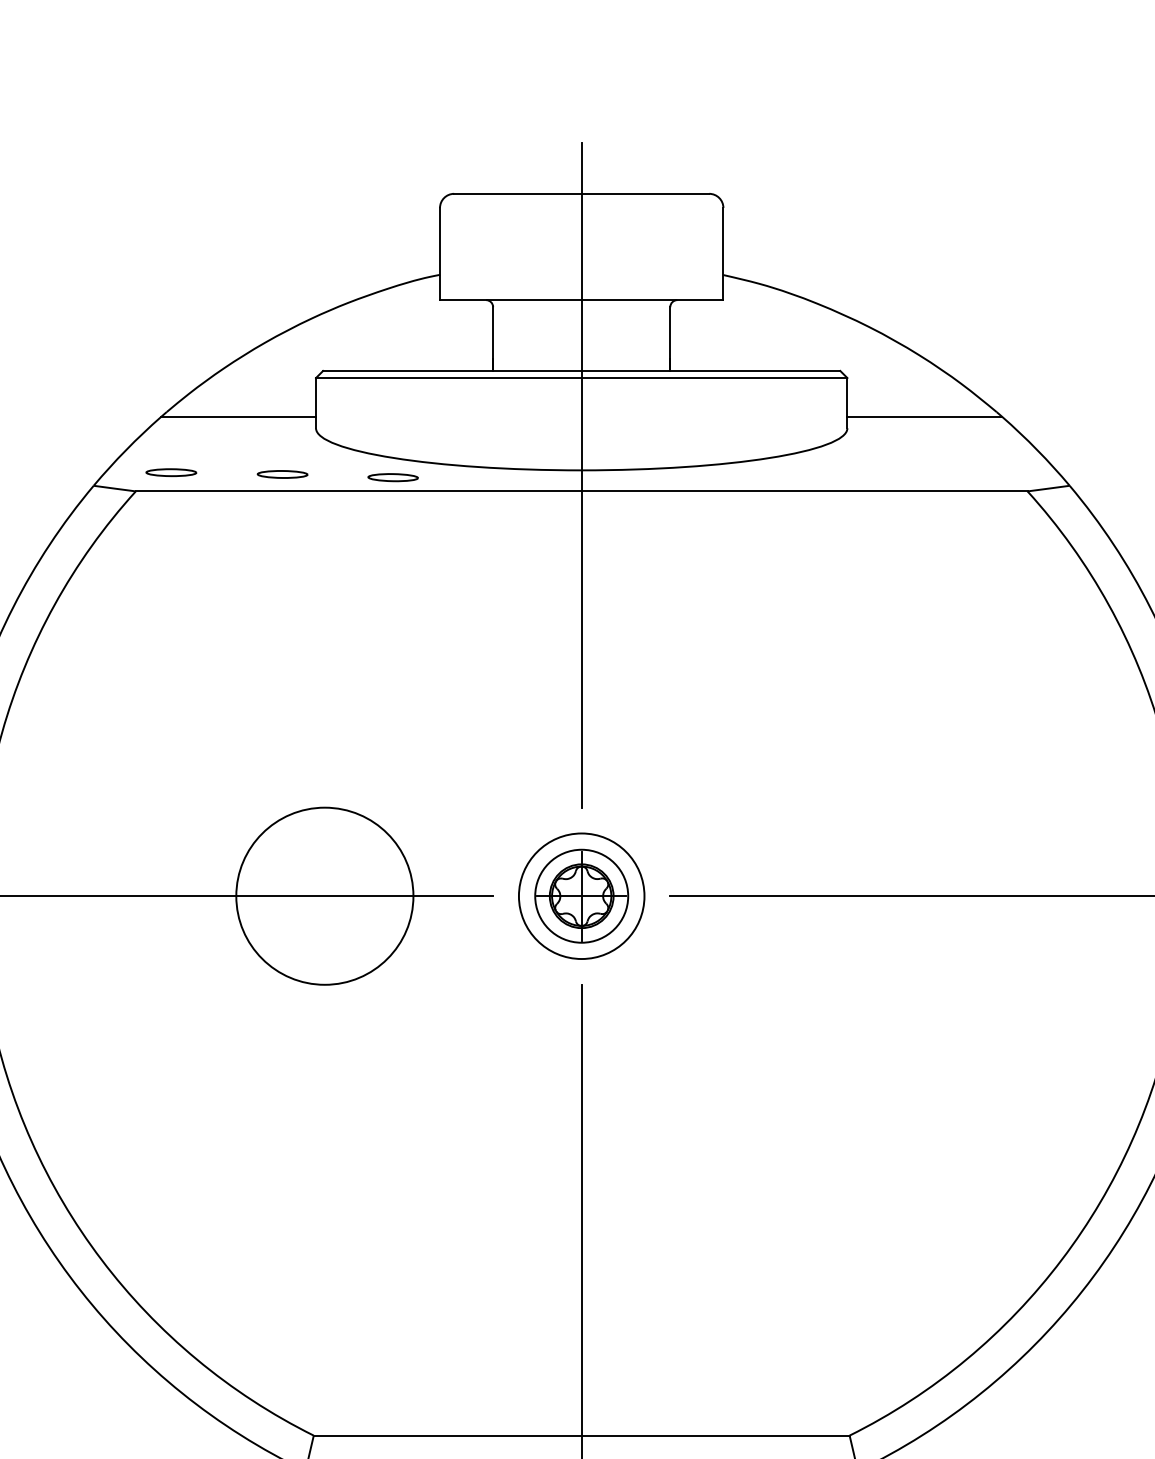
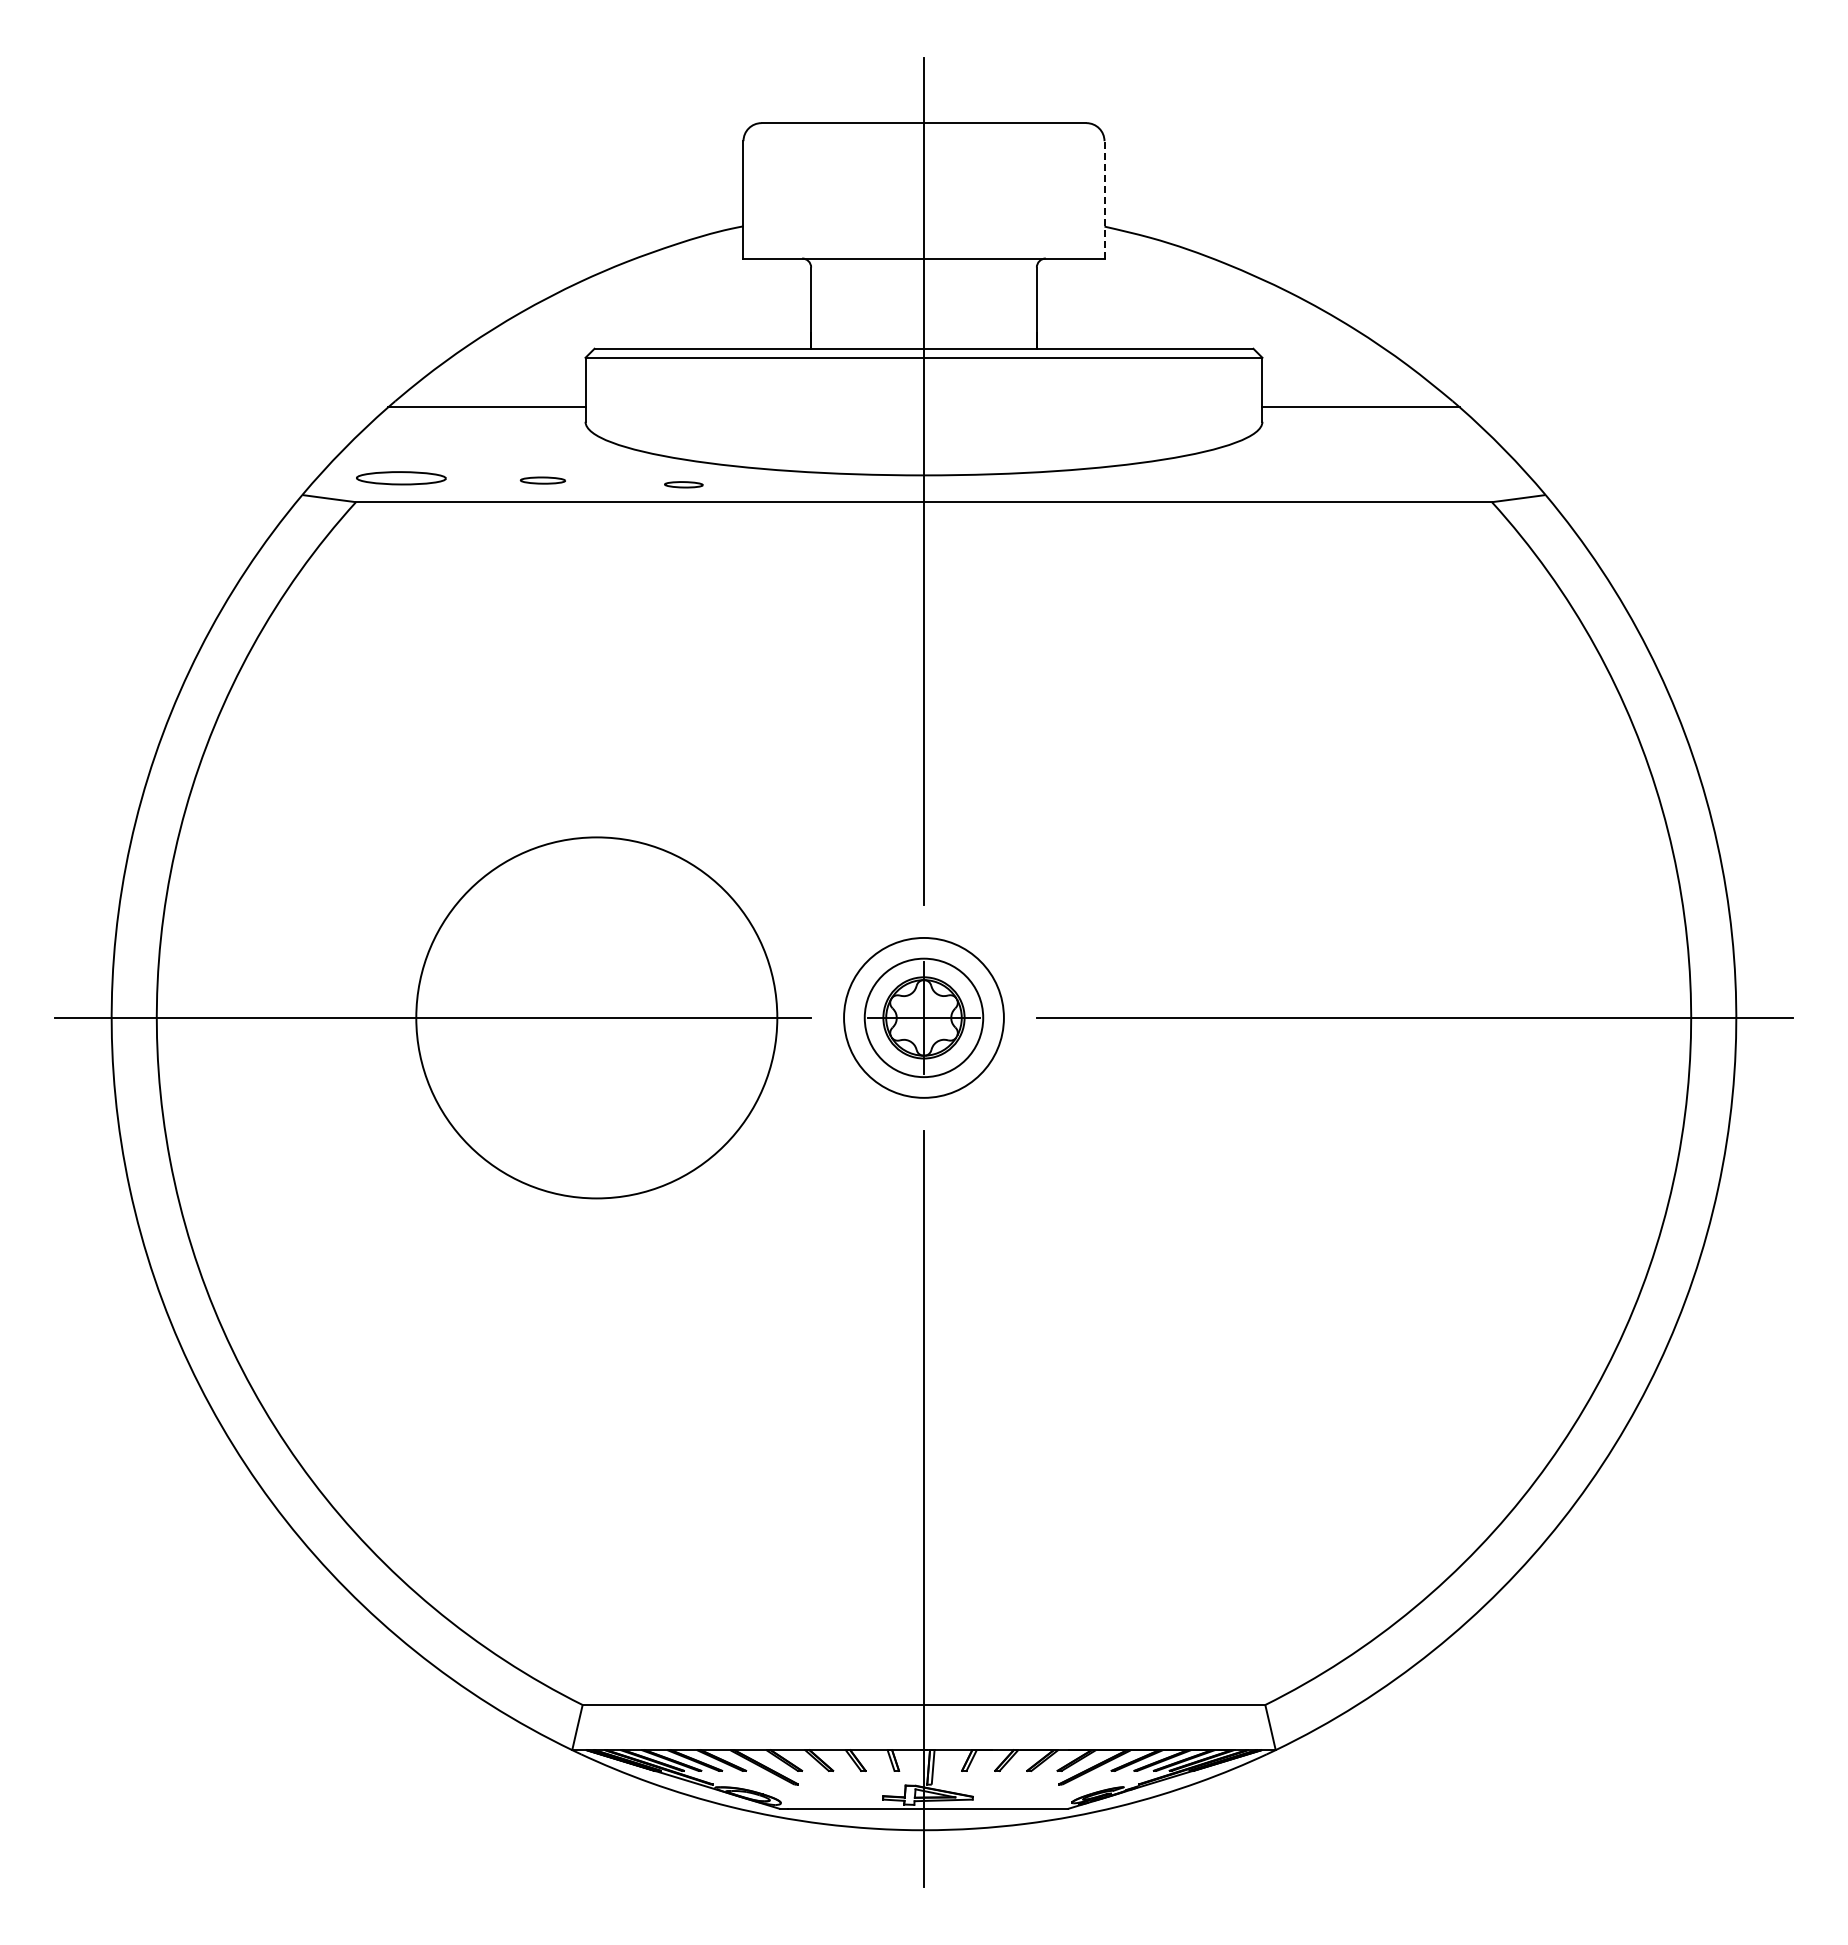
line: (723, 253) -> (1104, 199), solid -> dashed
part: (170, 472) -> (400, 478), size x1.4
part: (282, 474) -> (542, 480), size x0.7
part: (392, 477) -> (683, 484), size x0.6
circle: (324, 895) -> (596, 1017), size x1.6

